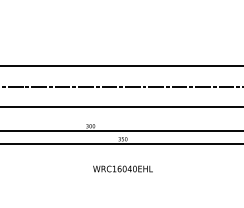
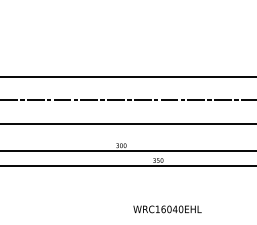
text: (122, 168) -> (166, 208), moved

